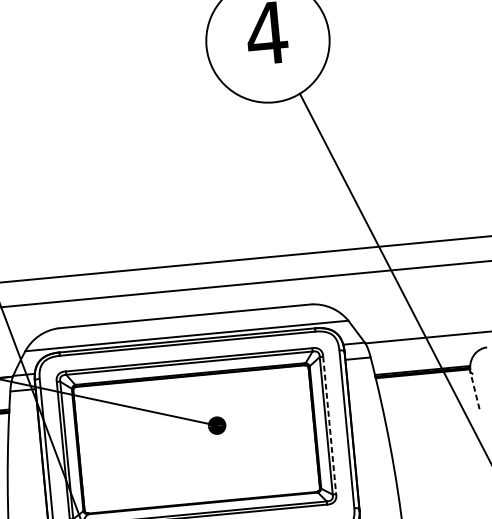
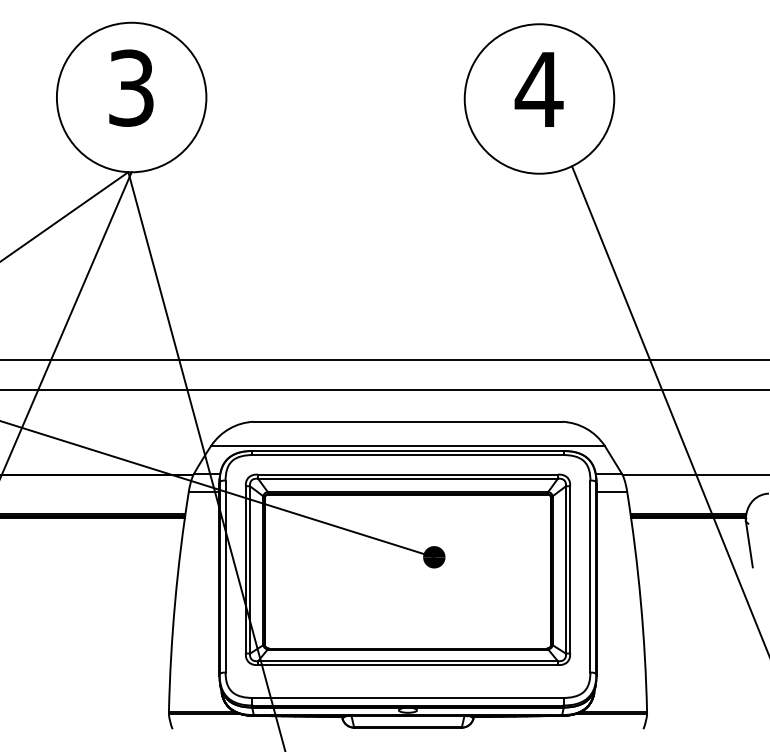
line: (475, 390) -> (749, 544), dashed -> solid
line: (329, 425) -> (570, 569), dashed -> solid

